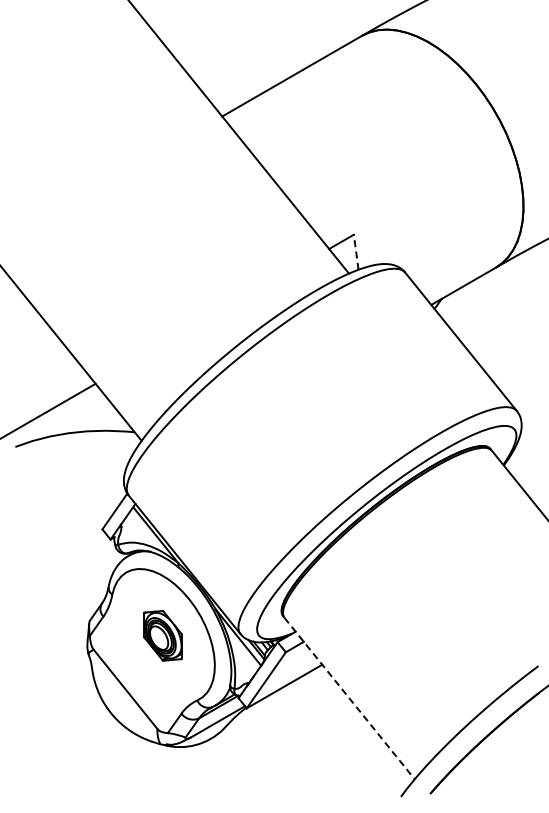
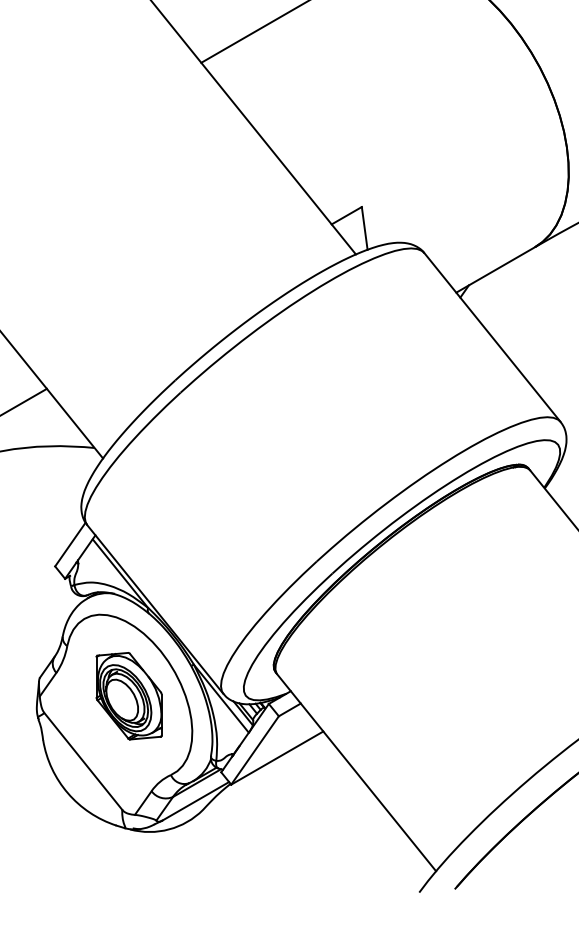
line: (356, 252) -> (365, 228), dashed -> solid
part: (162, 635) -> (128, 695), size x1.43
line: (349, 698) -> (356, 772), dashed -> solid

